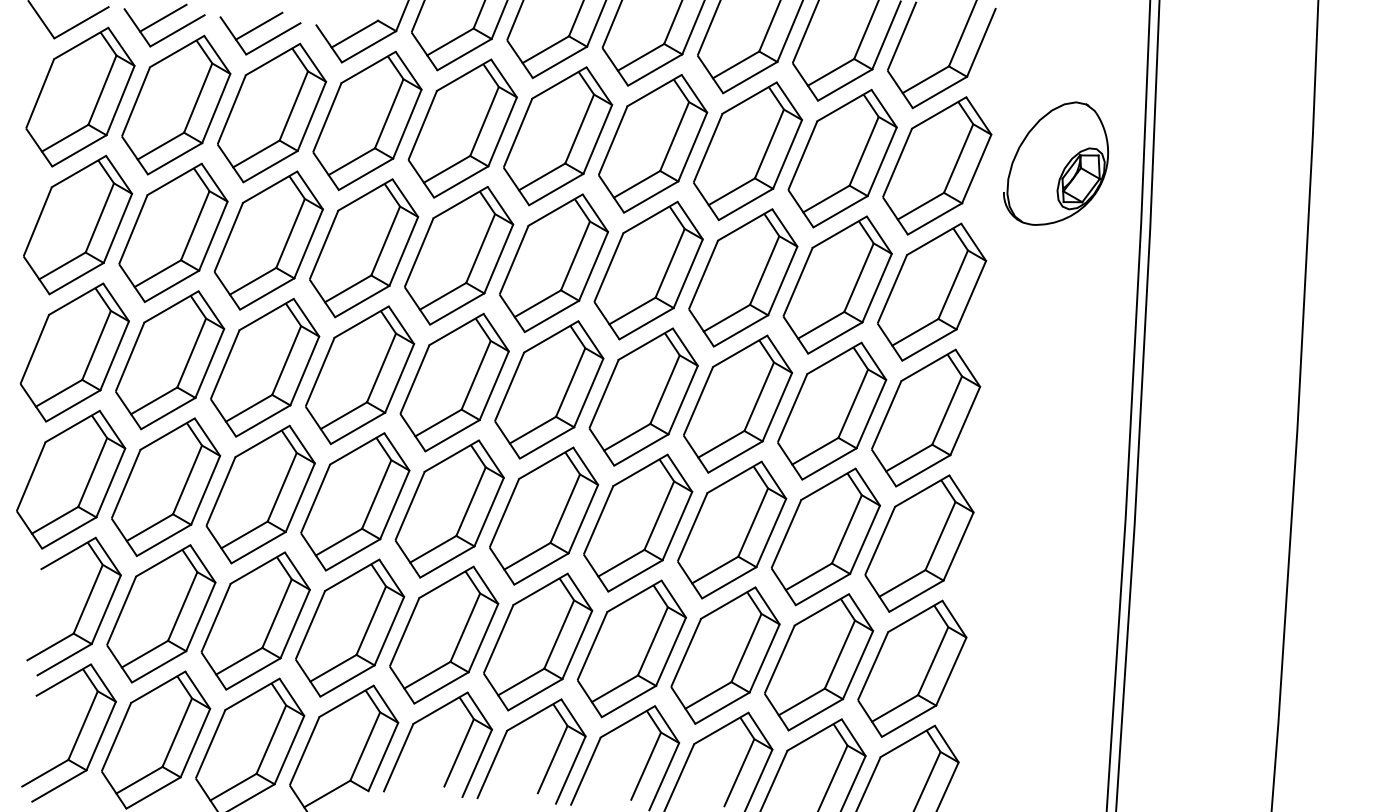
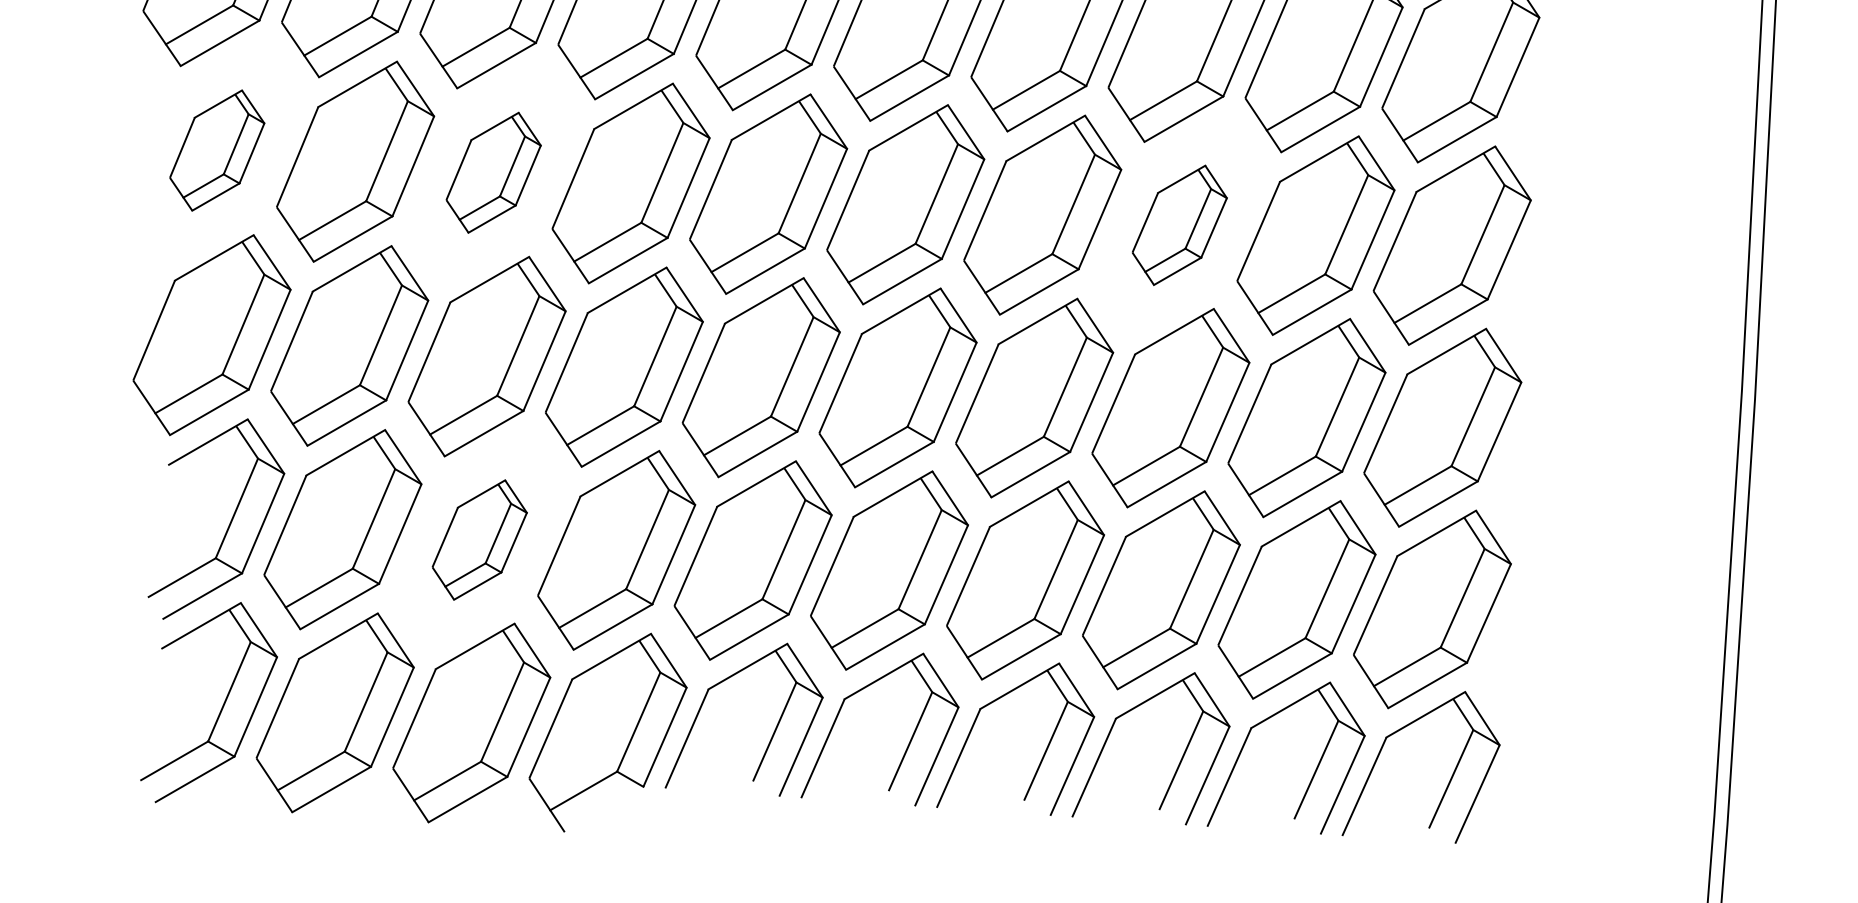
part: (74, 352) -> (216, 150), size x0.6
part: (265, 367) -> (494, 172), size x0.6
part: (738, 403) -> (1180, 224), size x0.6
part: (255, 620) -> (479, 539), size x0.6

